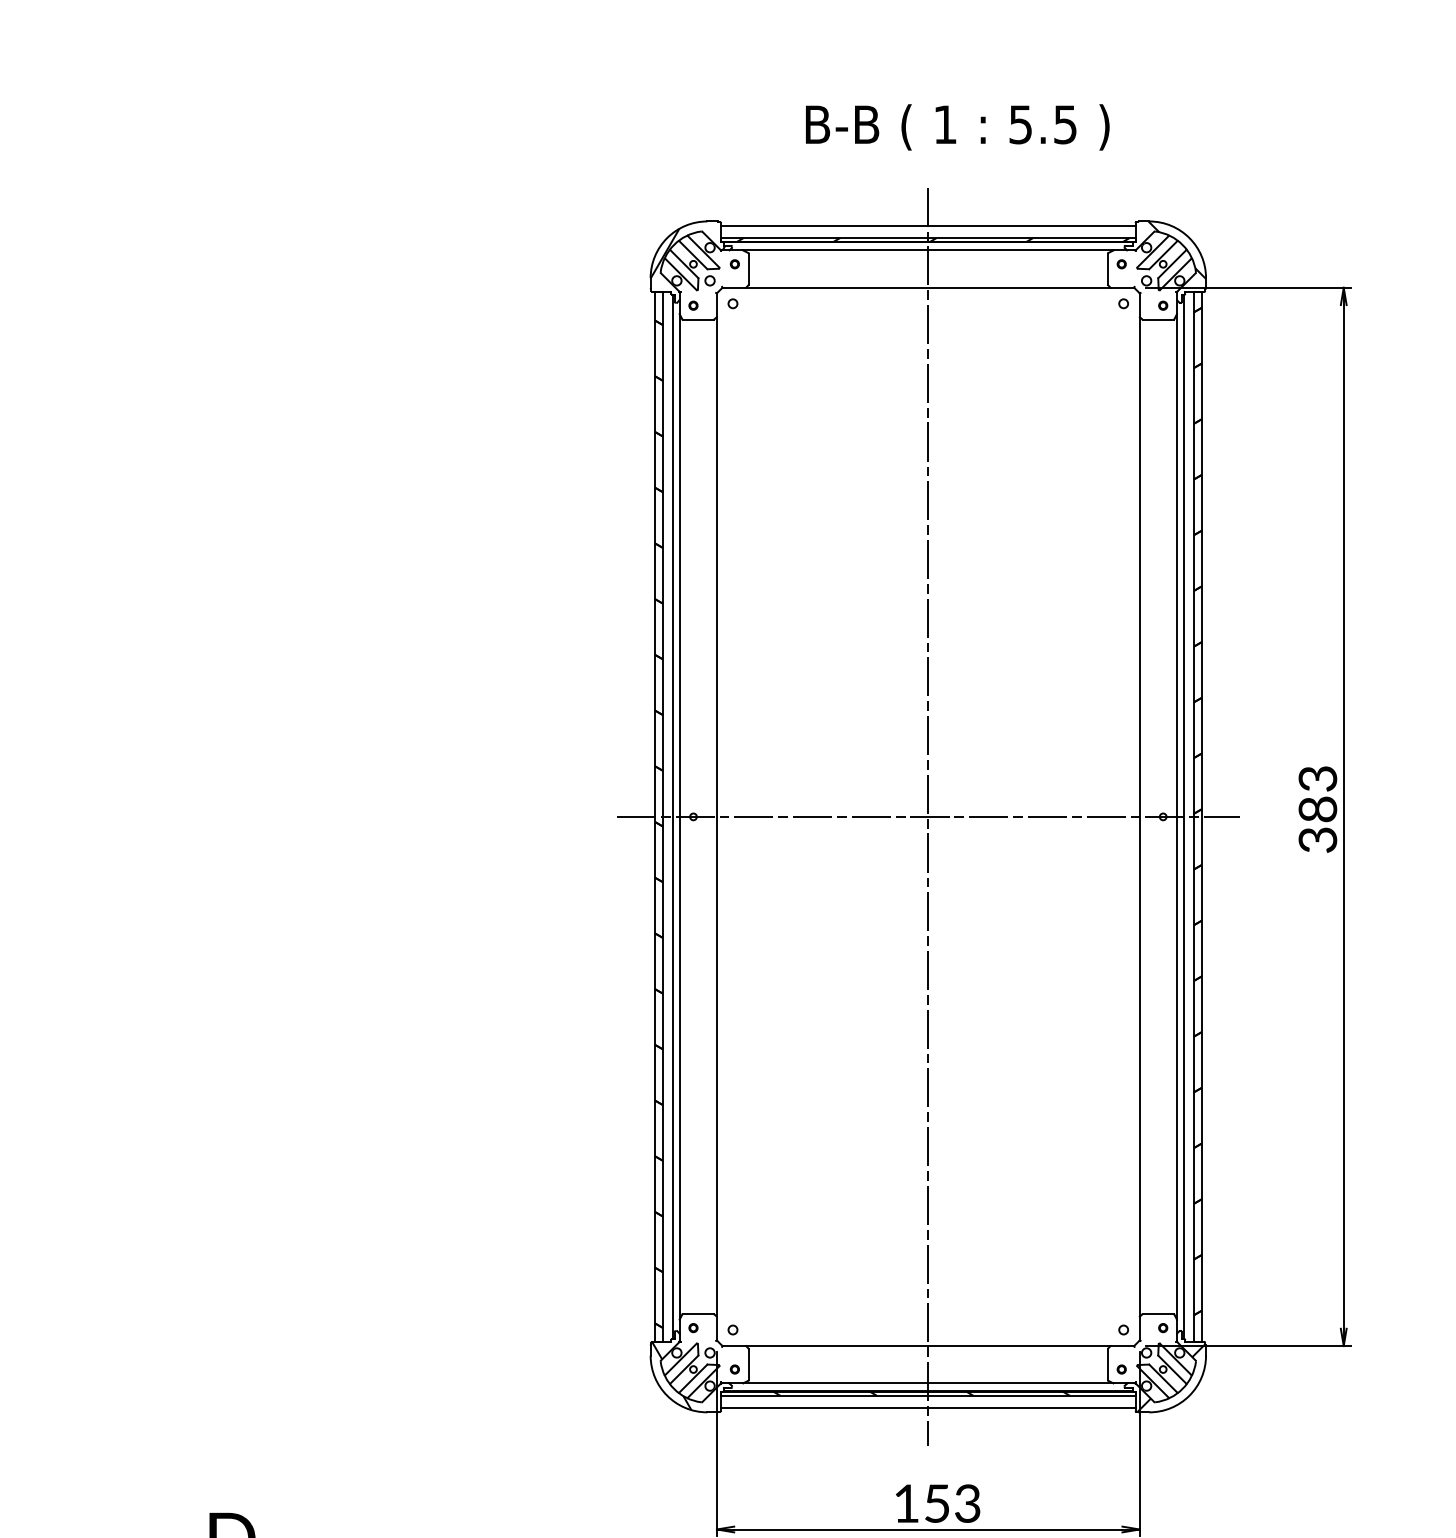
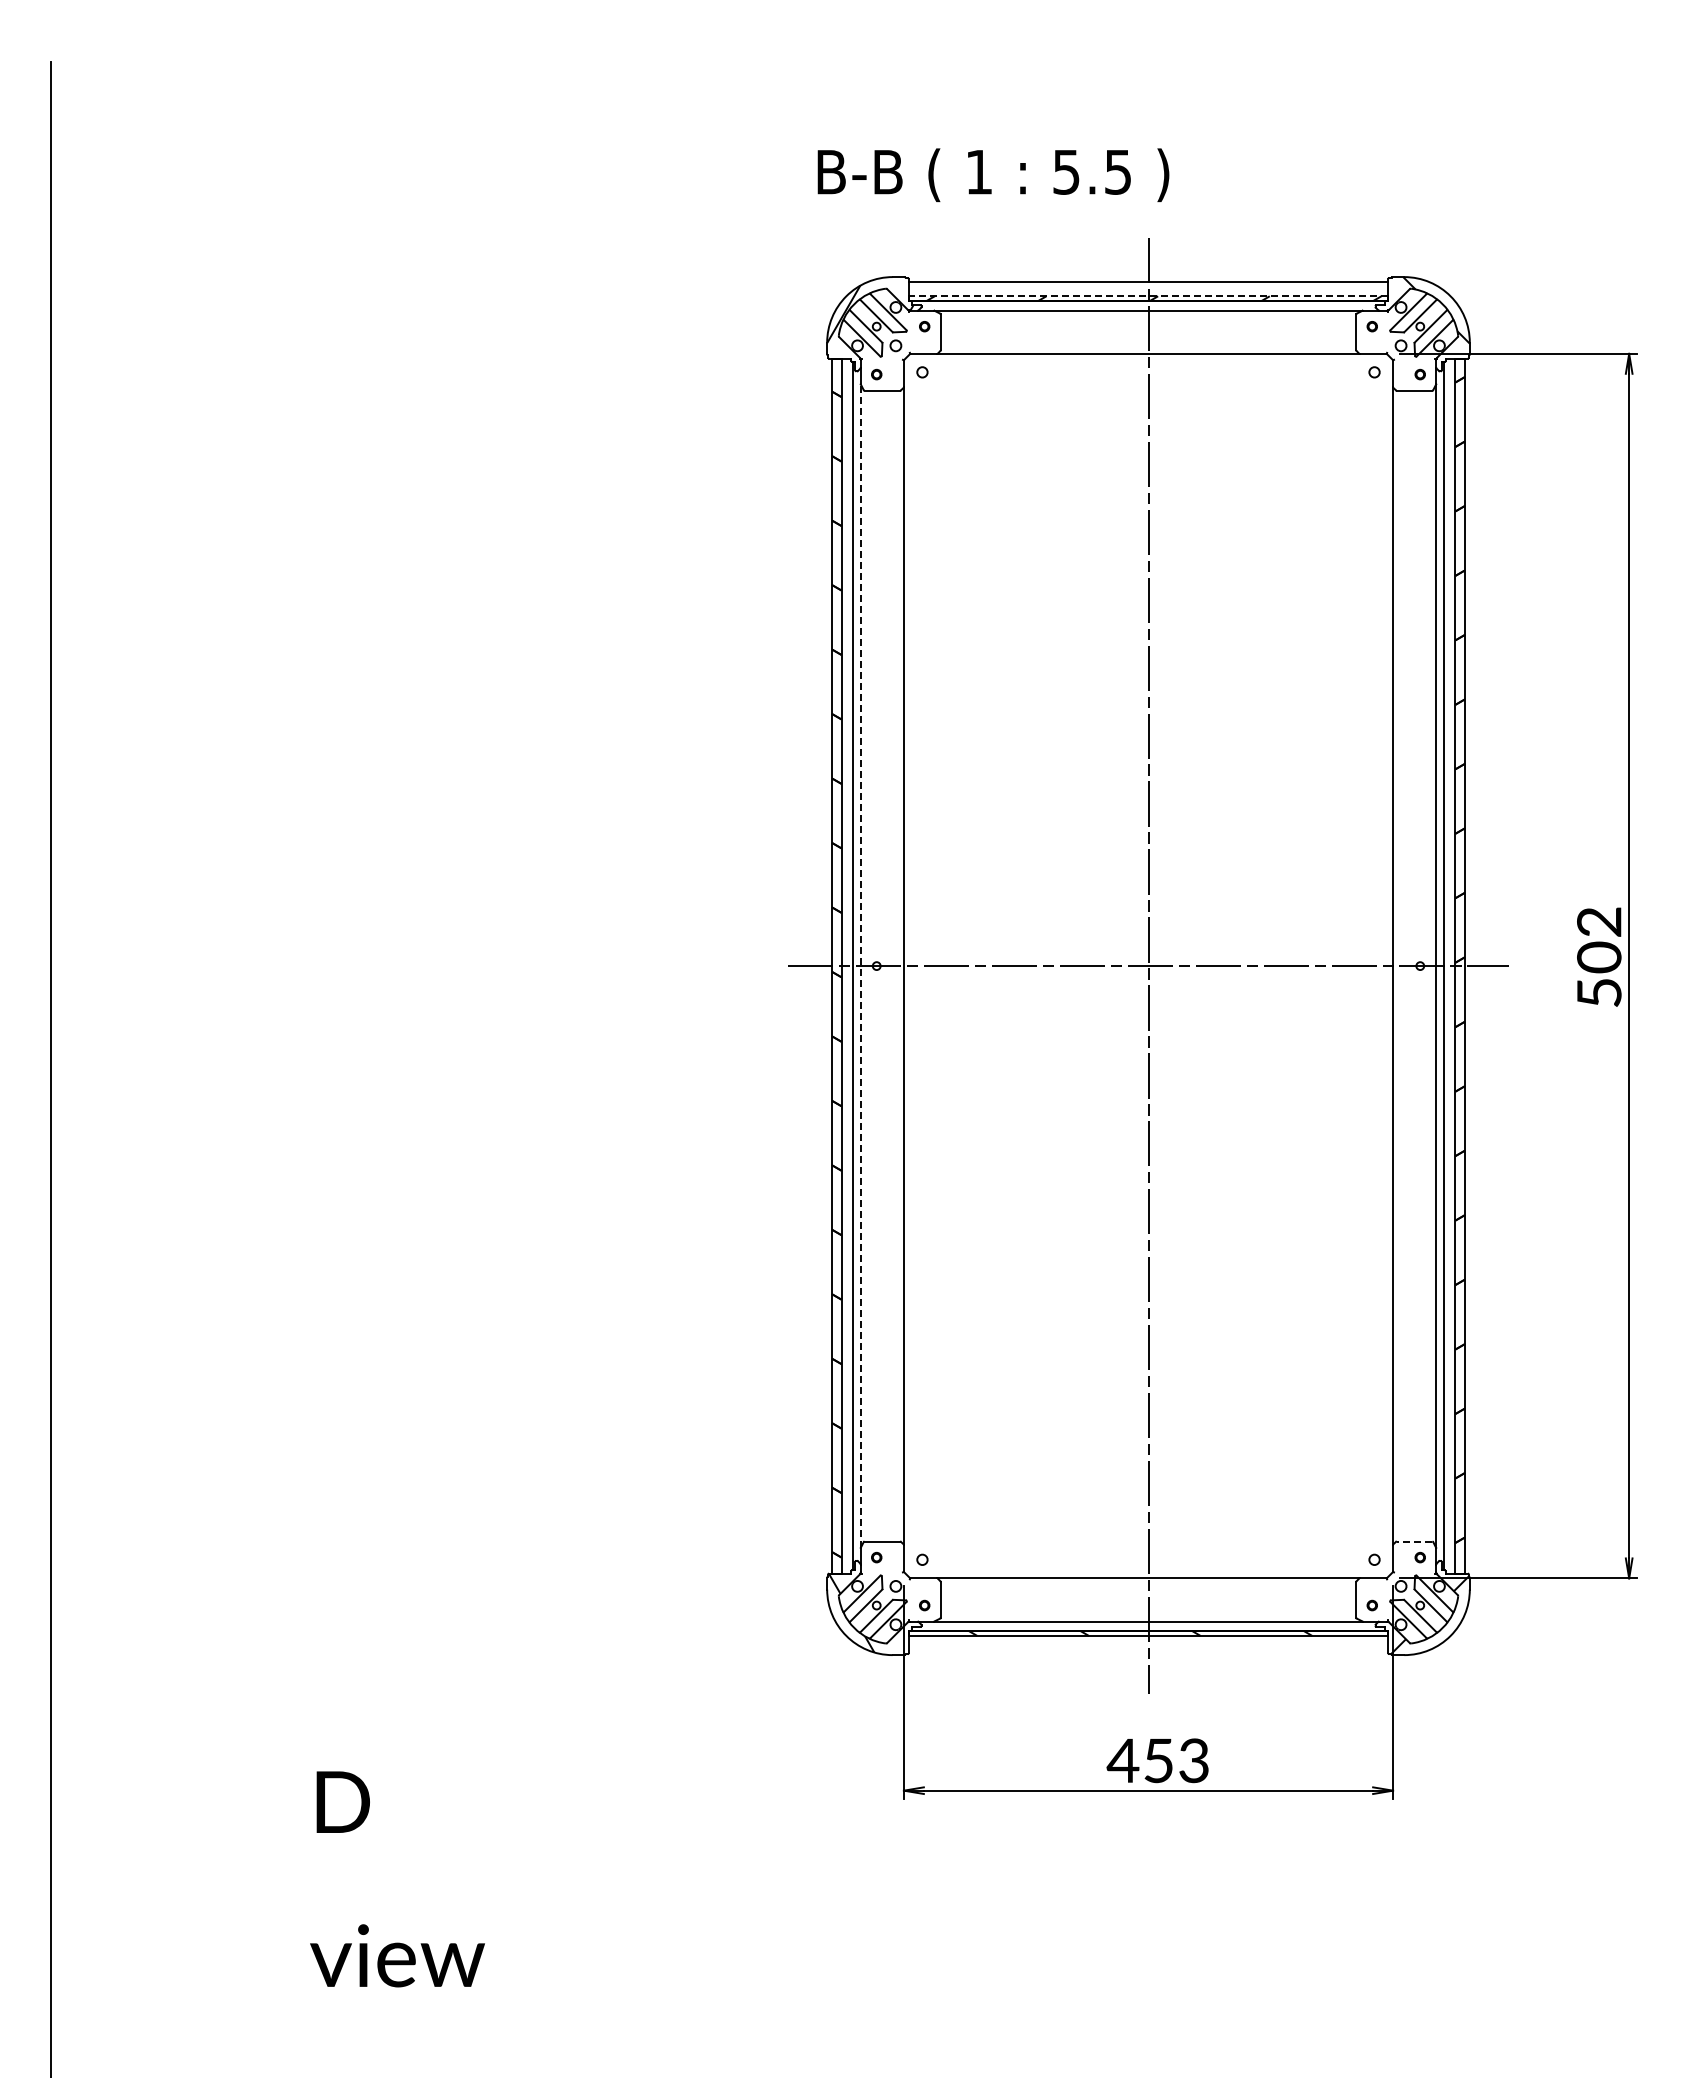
text: (957, 127) -> (993, 175), moved
line: (928, 238) -> (1148, 296), solid -> dashed
text: (1318, 809) -> (1599, 957), 383 -> 502
line: (679, 816) -> (860, 965), solid -> dashed
line: (1158, 1314) -> (1414, 1541), solid -> dashed
line: (928, 1408) -> (1148, 1650), removed
text: (905, 1503) -> (1122, 1760), 153 -> 453

